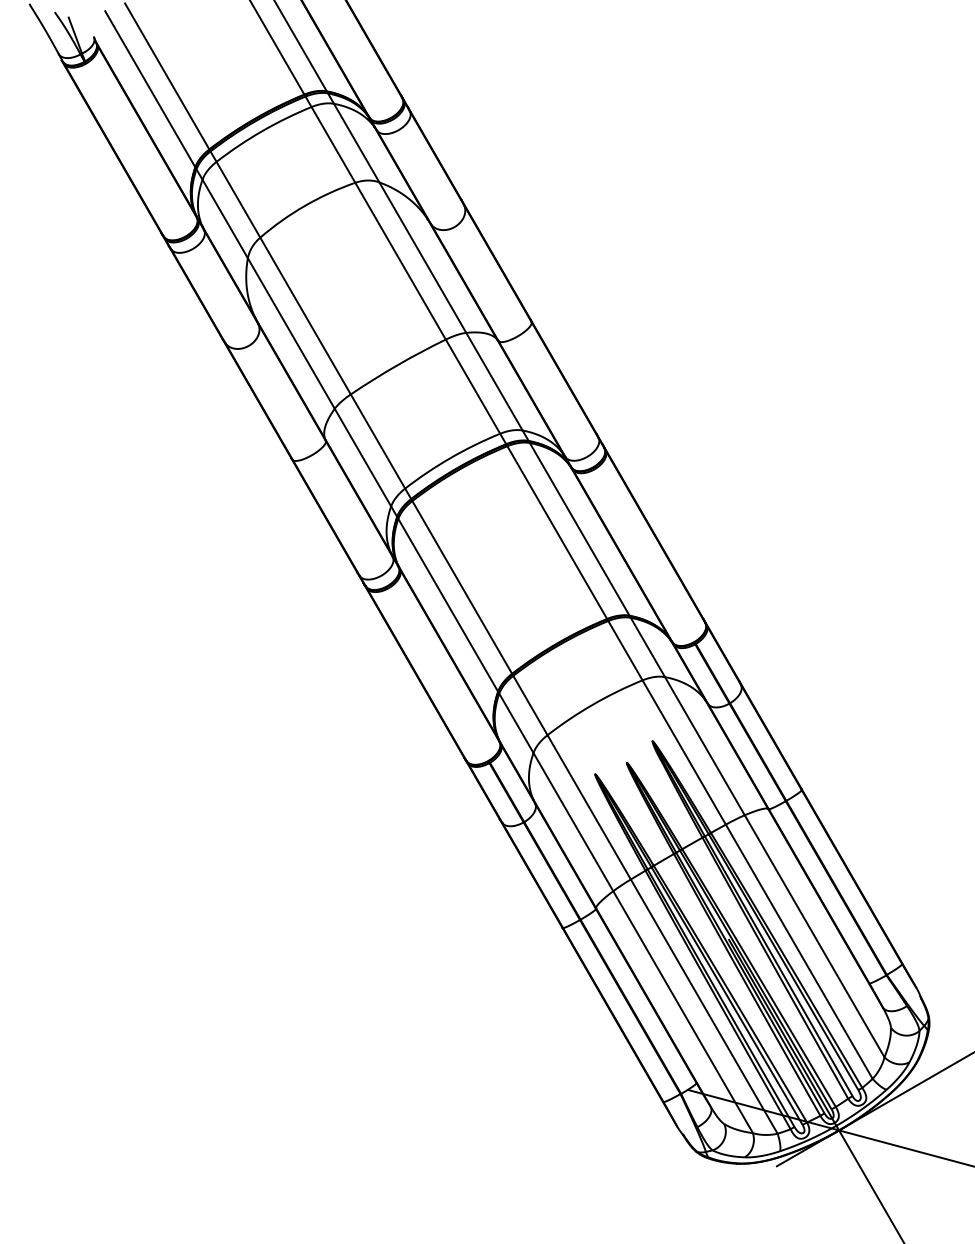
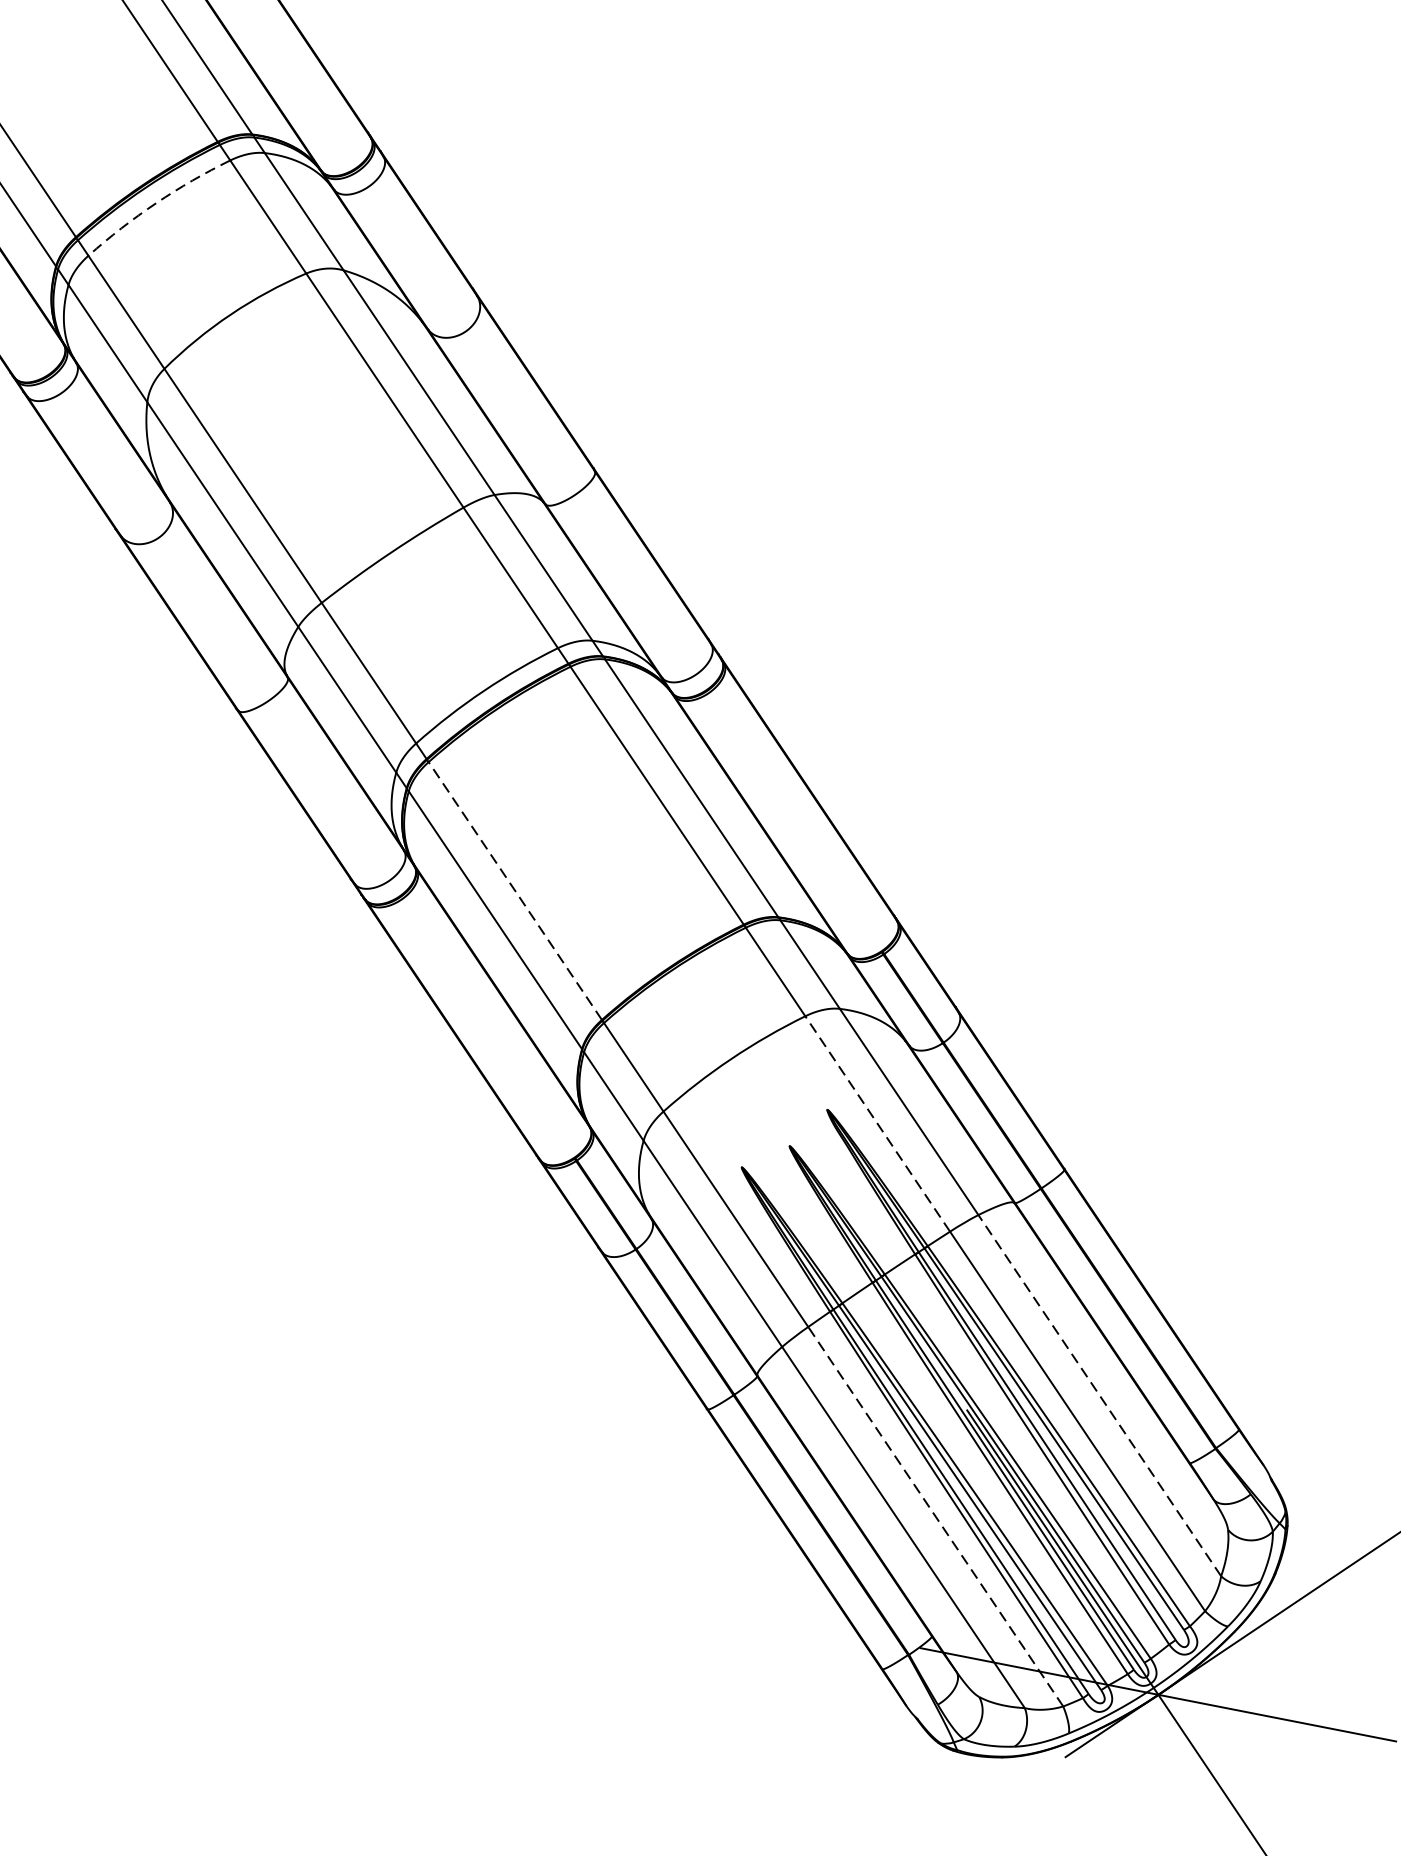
arc: (262, 131) -> (156, 203), solid -> dashed
line: (462, 587) -> (515, 891), solid -> dashed
line: (683, 752) -> (876, 1124), solid -> dashed
line: (814, 936) -> (1099, 1396), solid -> dashed
line: (704, 1006) -> (936, 1516), solid -> dashed

